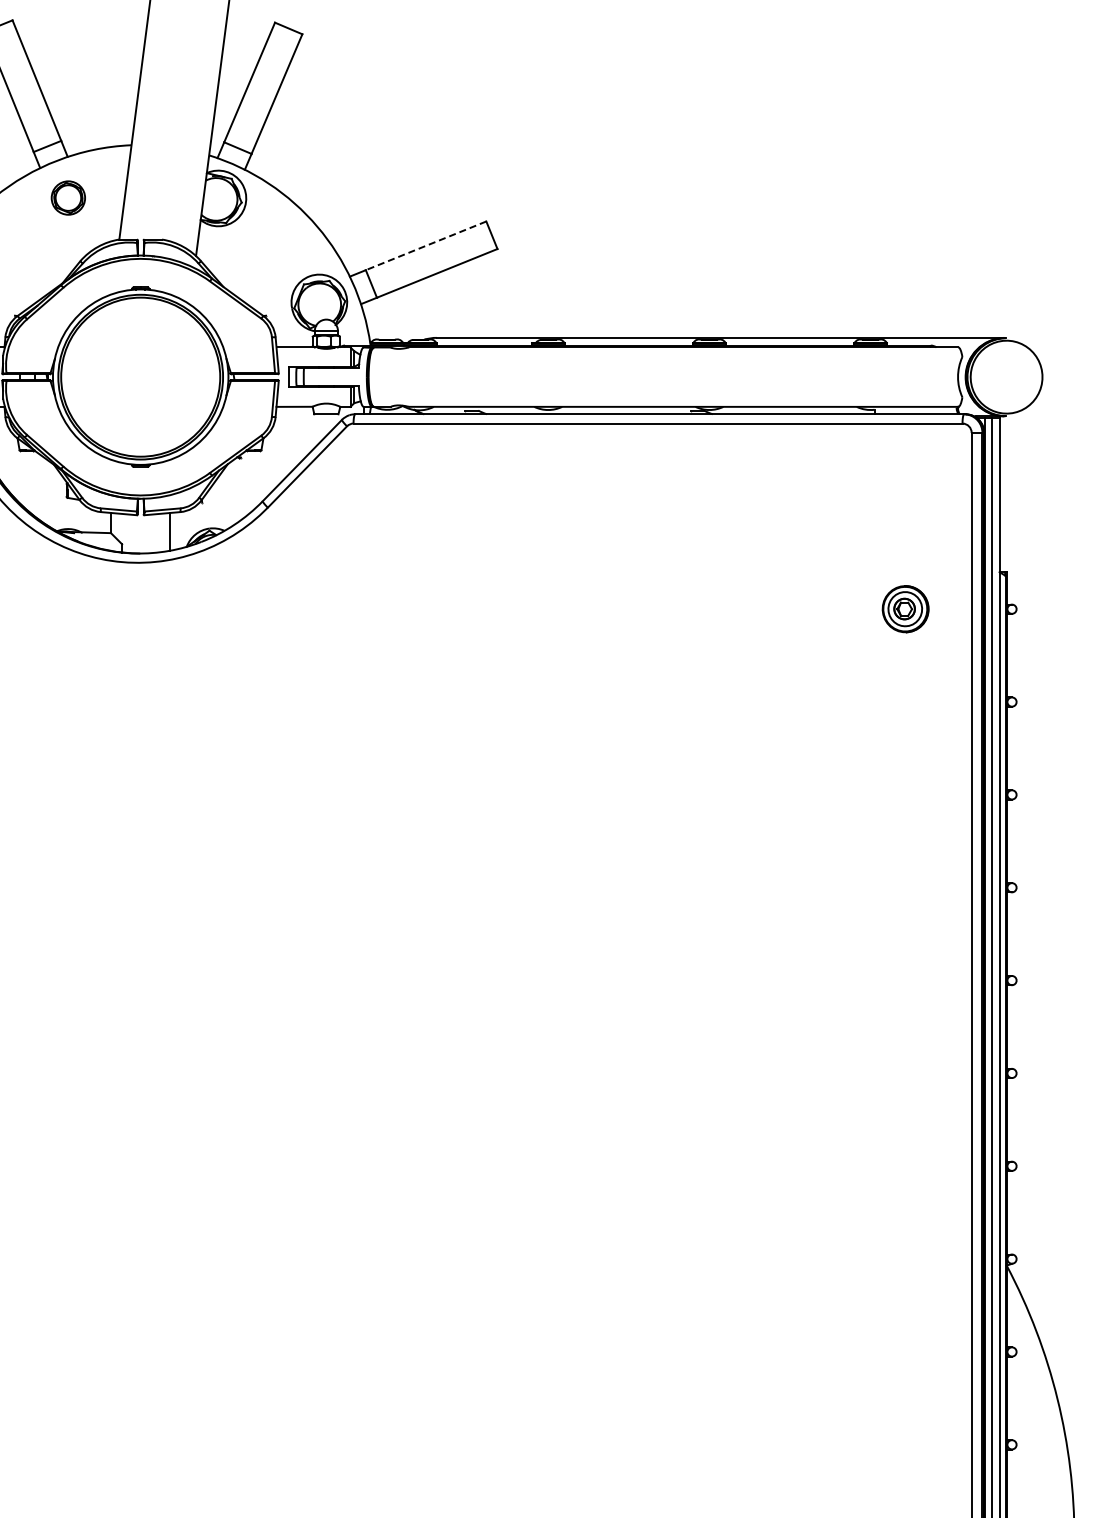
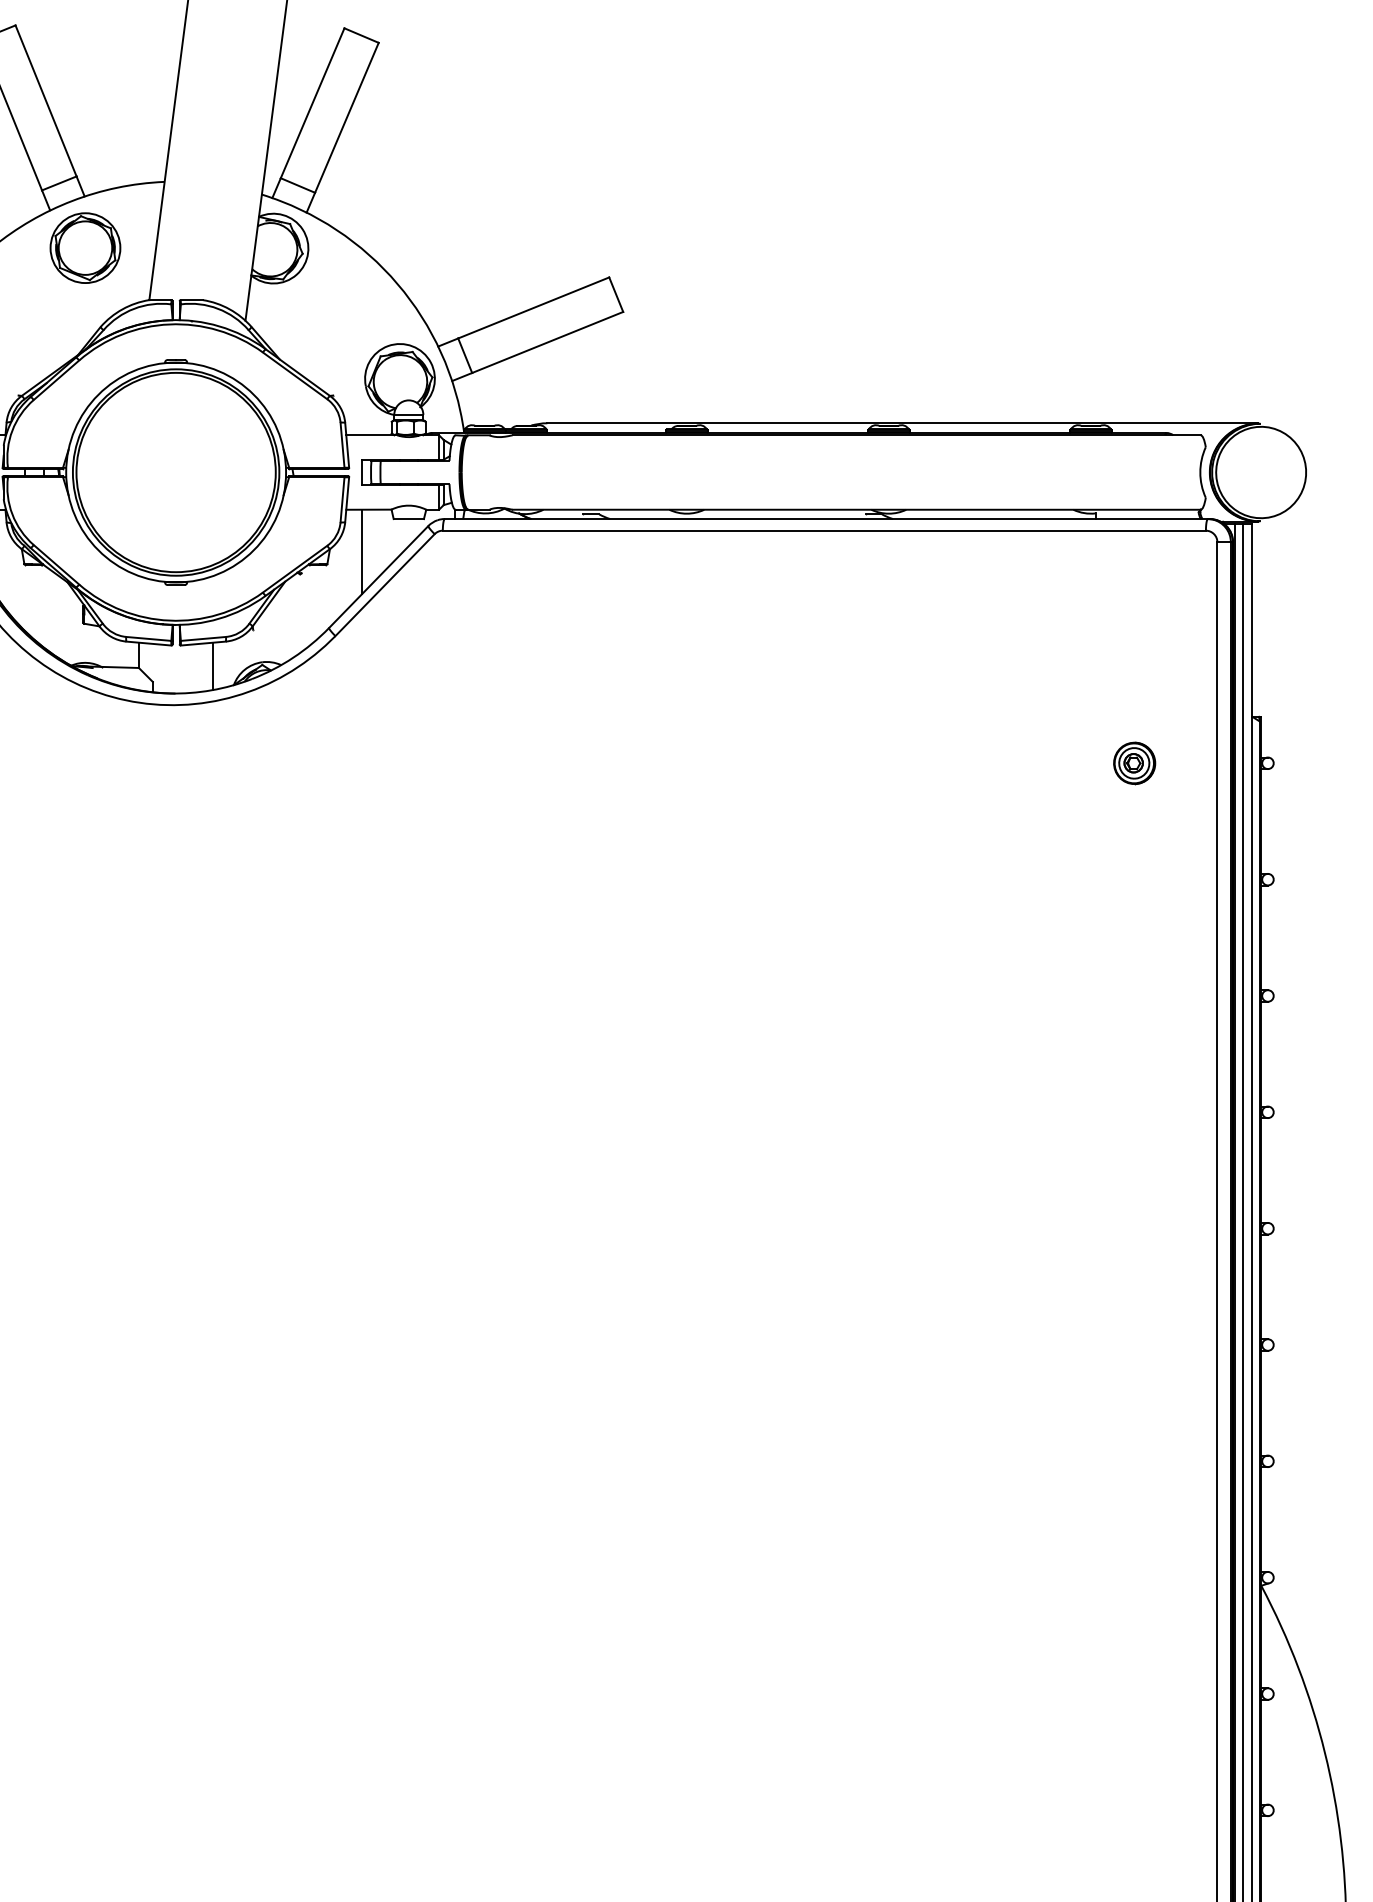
part: (68, 197) -> (85, 247), size x1.67
line: (426, 245) -> (534, 307), dashed -> solid
line: (289, 440) -> (362, 551), added
part: (905, 609) -> (1134, 763), size x0.71

